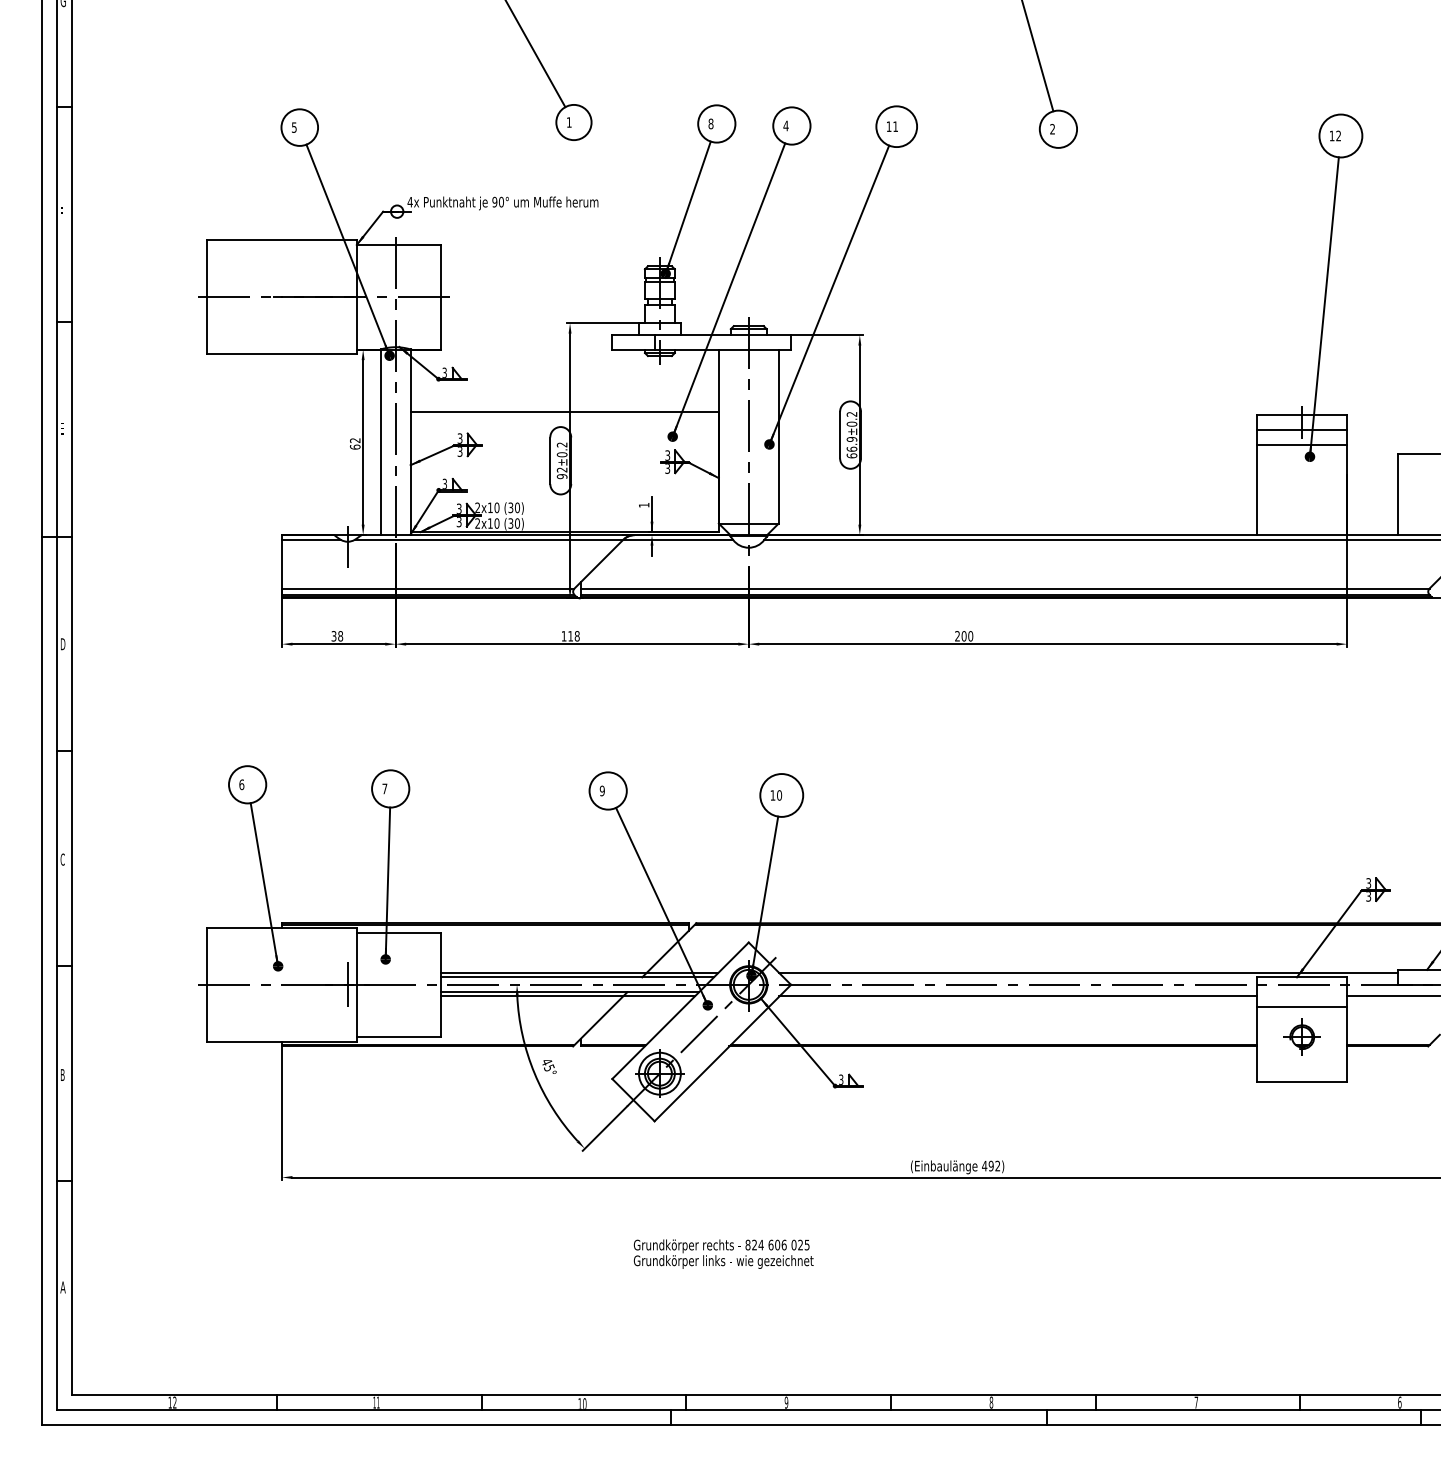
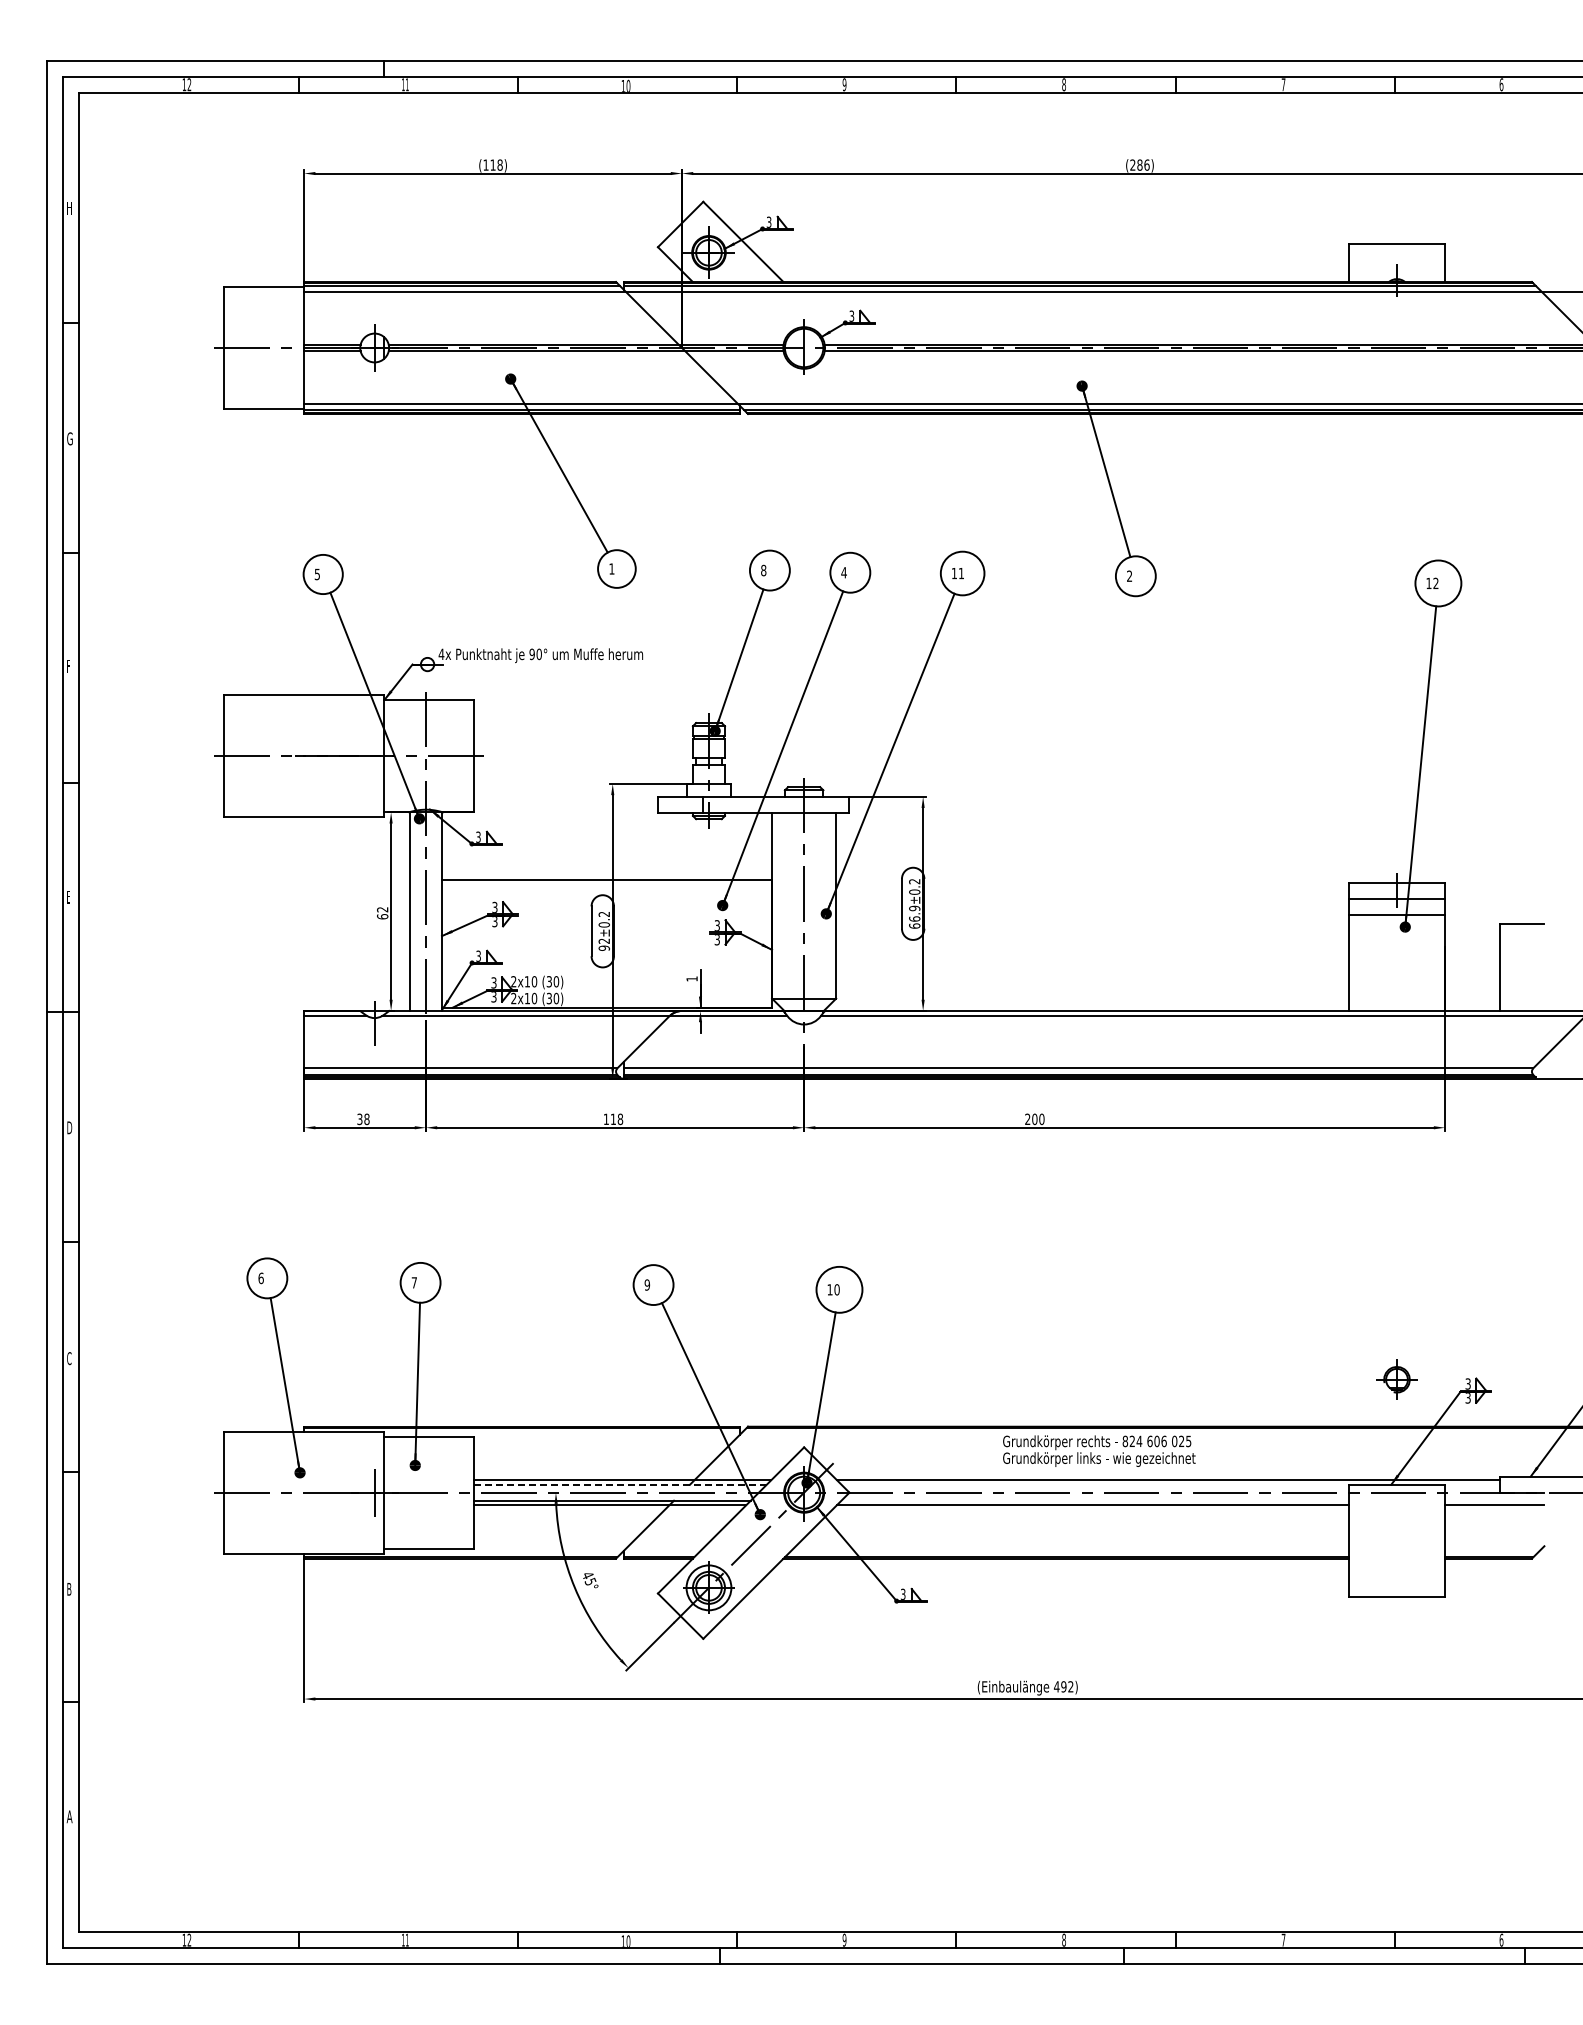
line: (577, 977) -> (620, 1484), solid -> dashed
line: (1301, 1007) -> (1396, 1516), removed
part: (1301, 1036) -> (1396, 1379), moved
text: (723, 1253) -> (1099, 1450), moved

